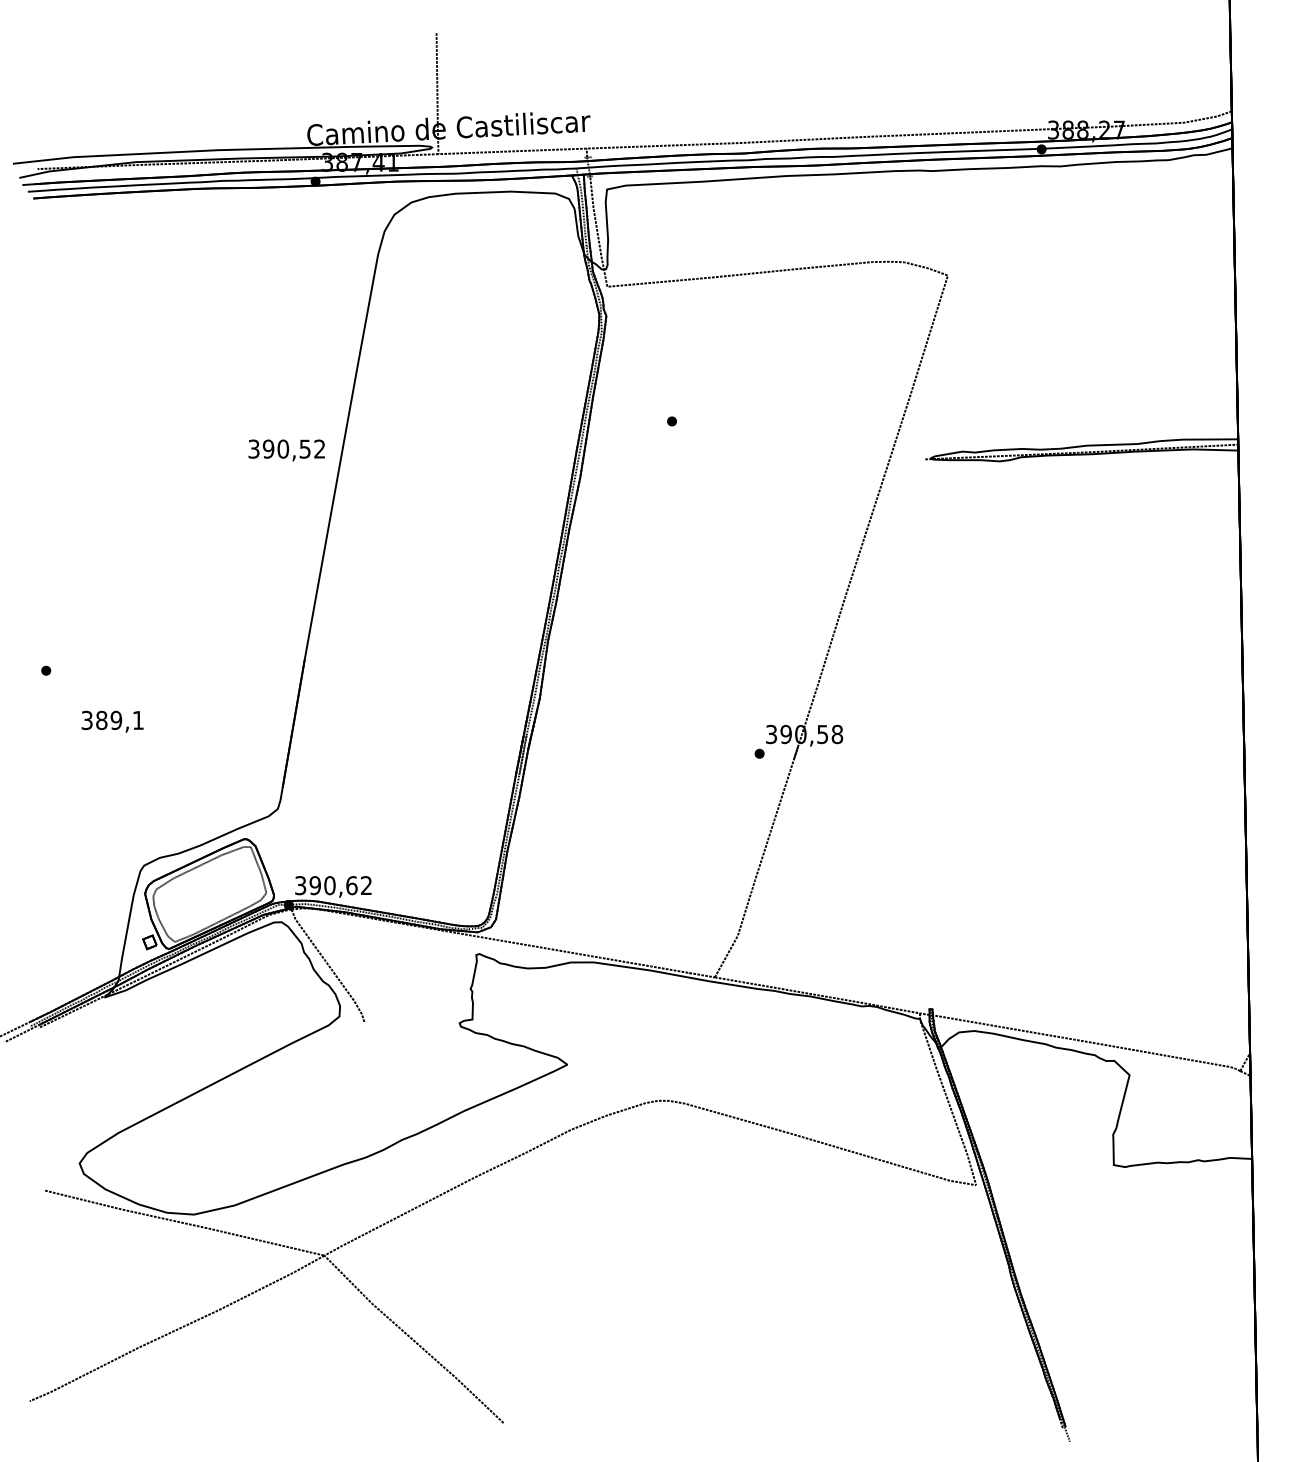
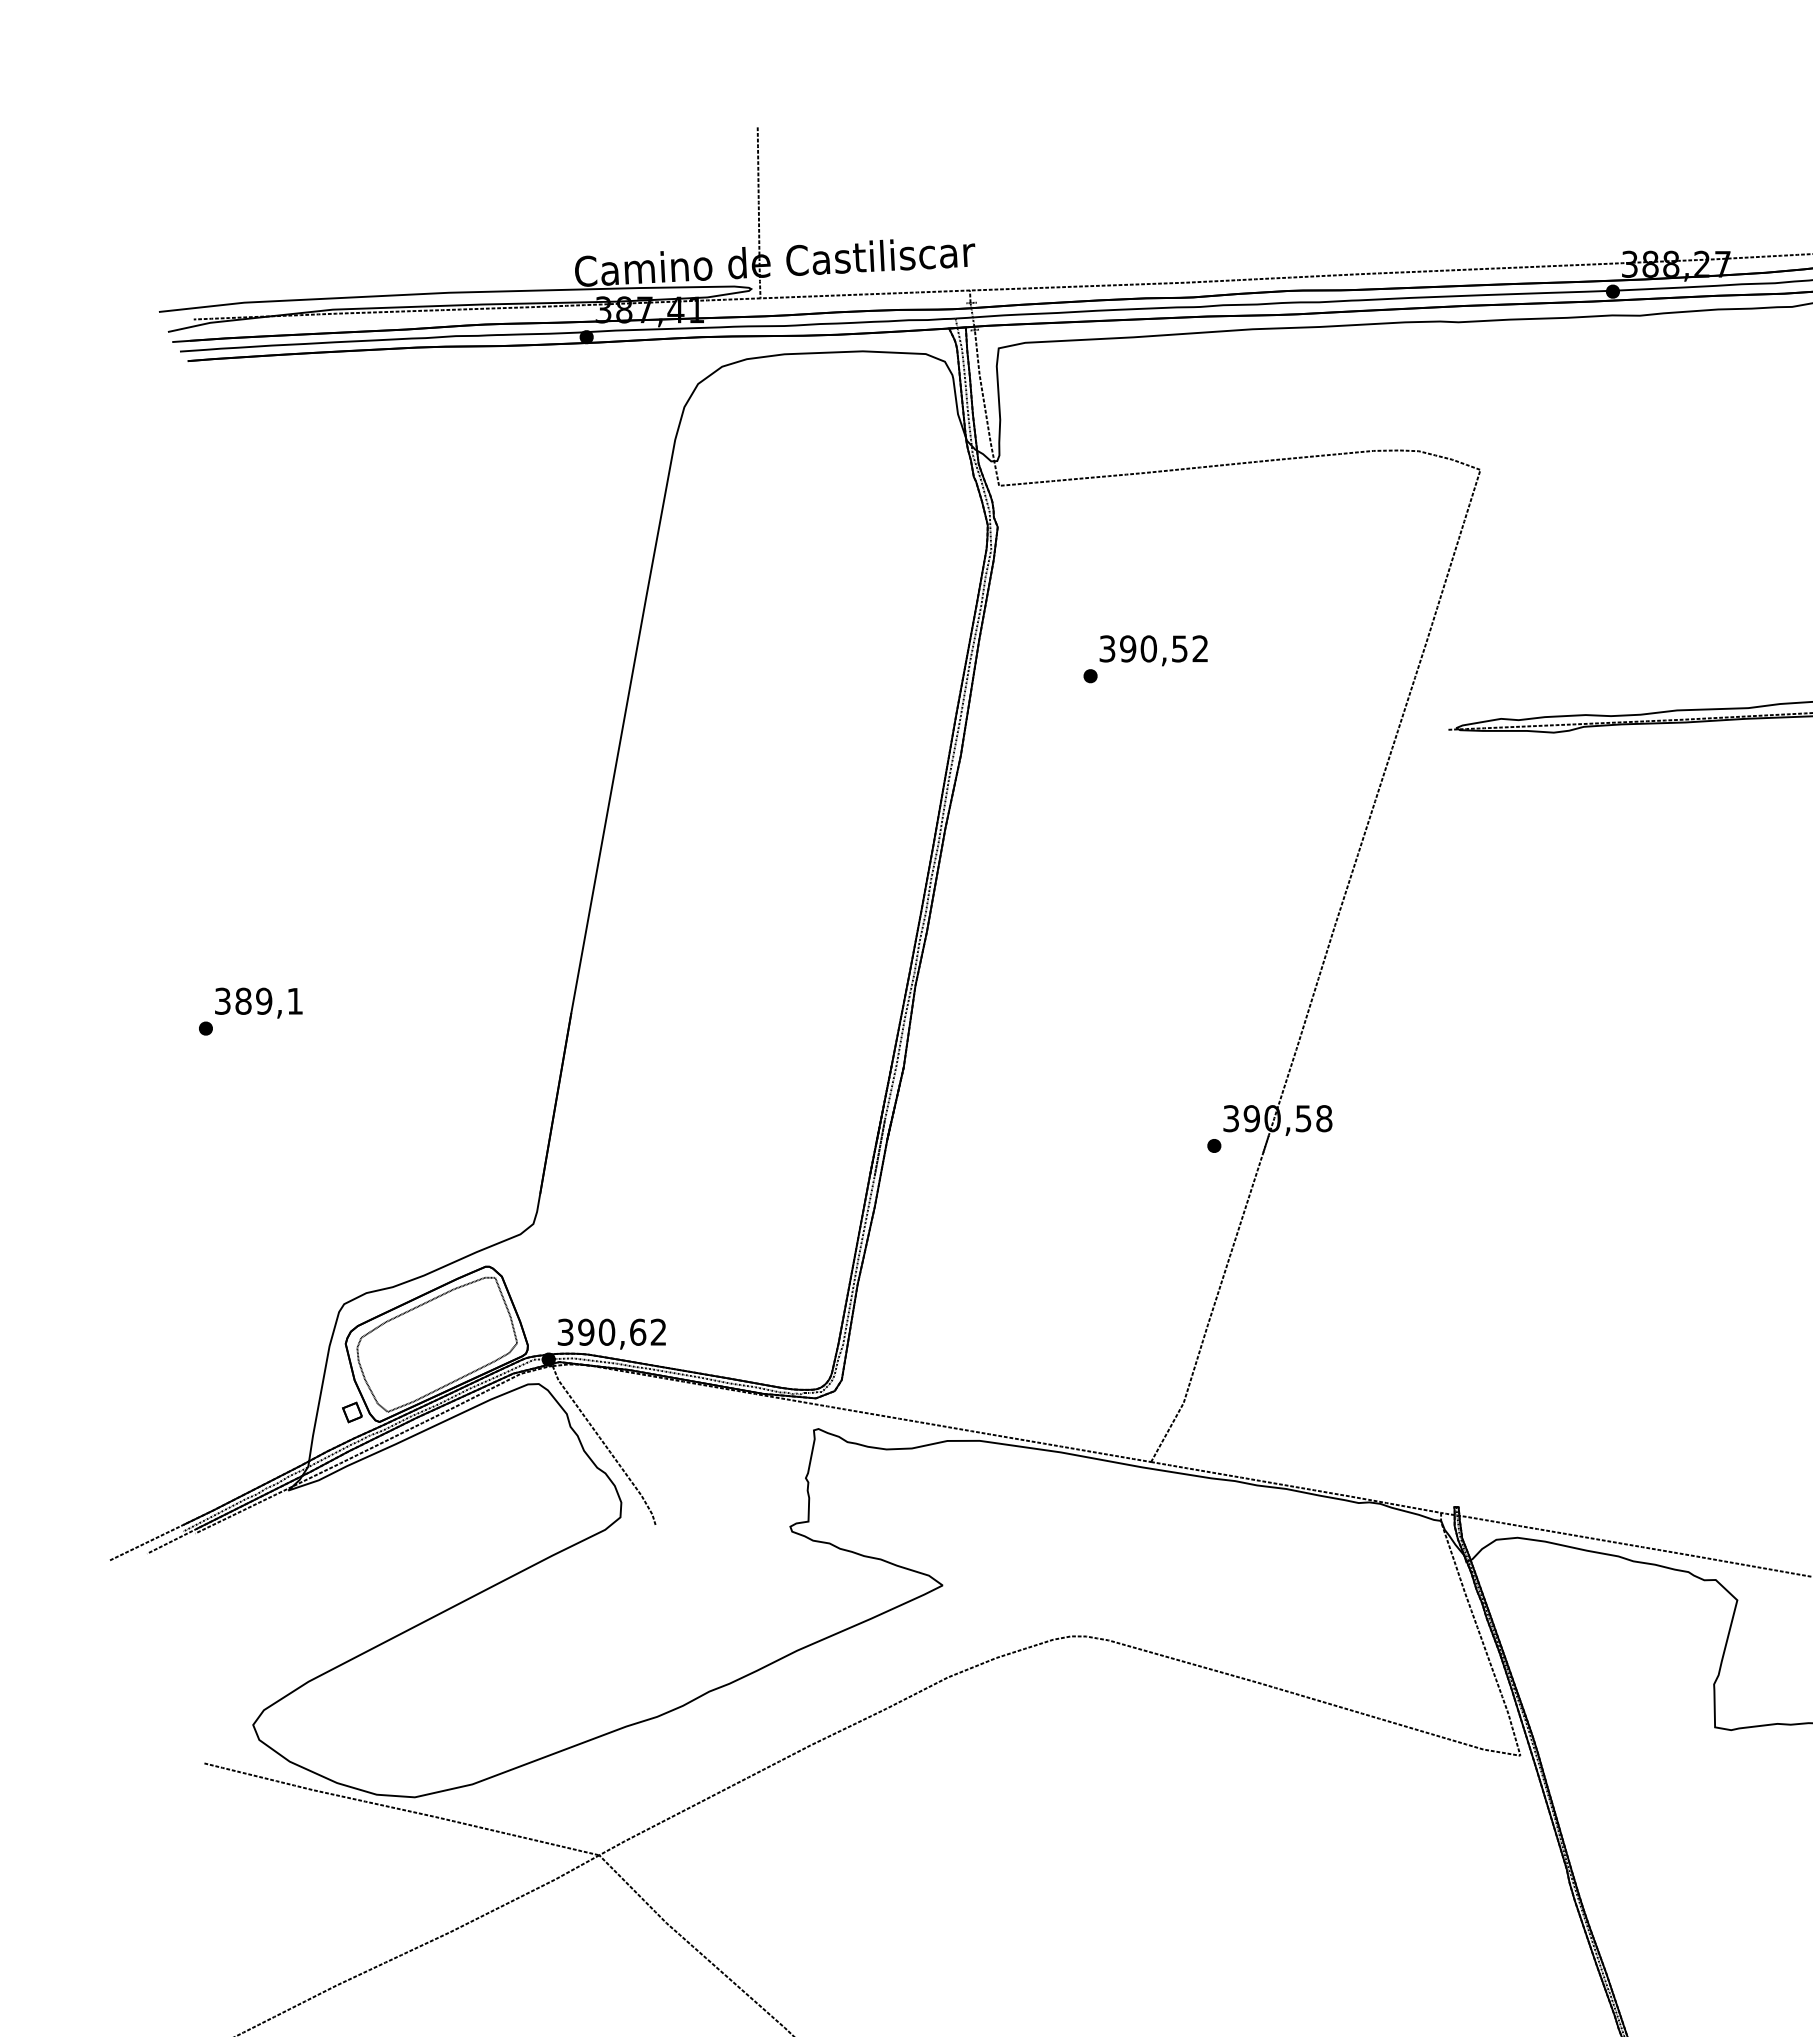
text: (286, 450) -> (1153, 650), moved
text: (112, 721) -> (258, 1002), moved

